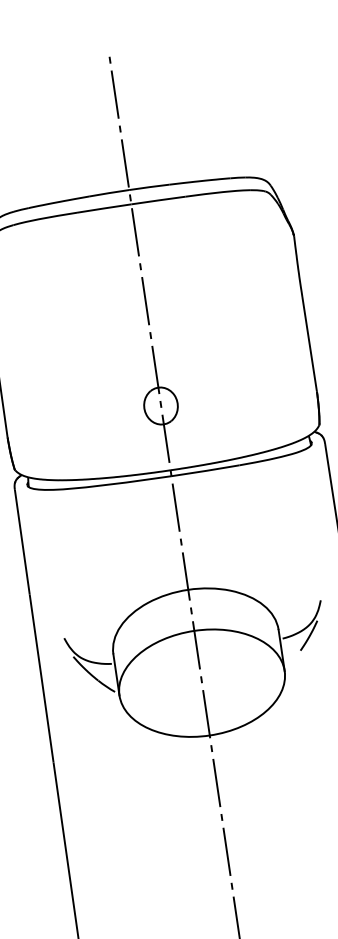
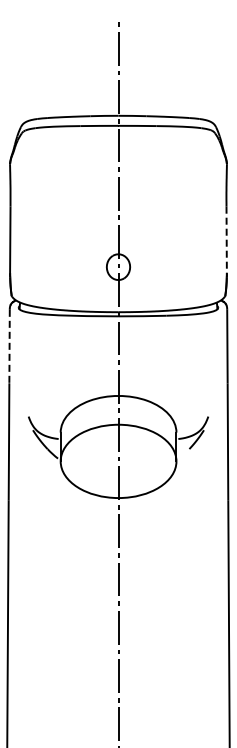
line: (309, 345) -> (226, 240), solid -> dashed
line: (22, 542) -> (9, 346), solid -> dashed

